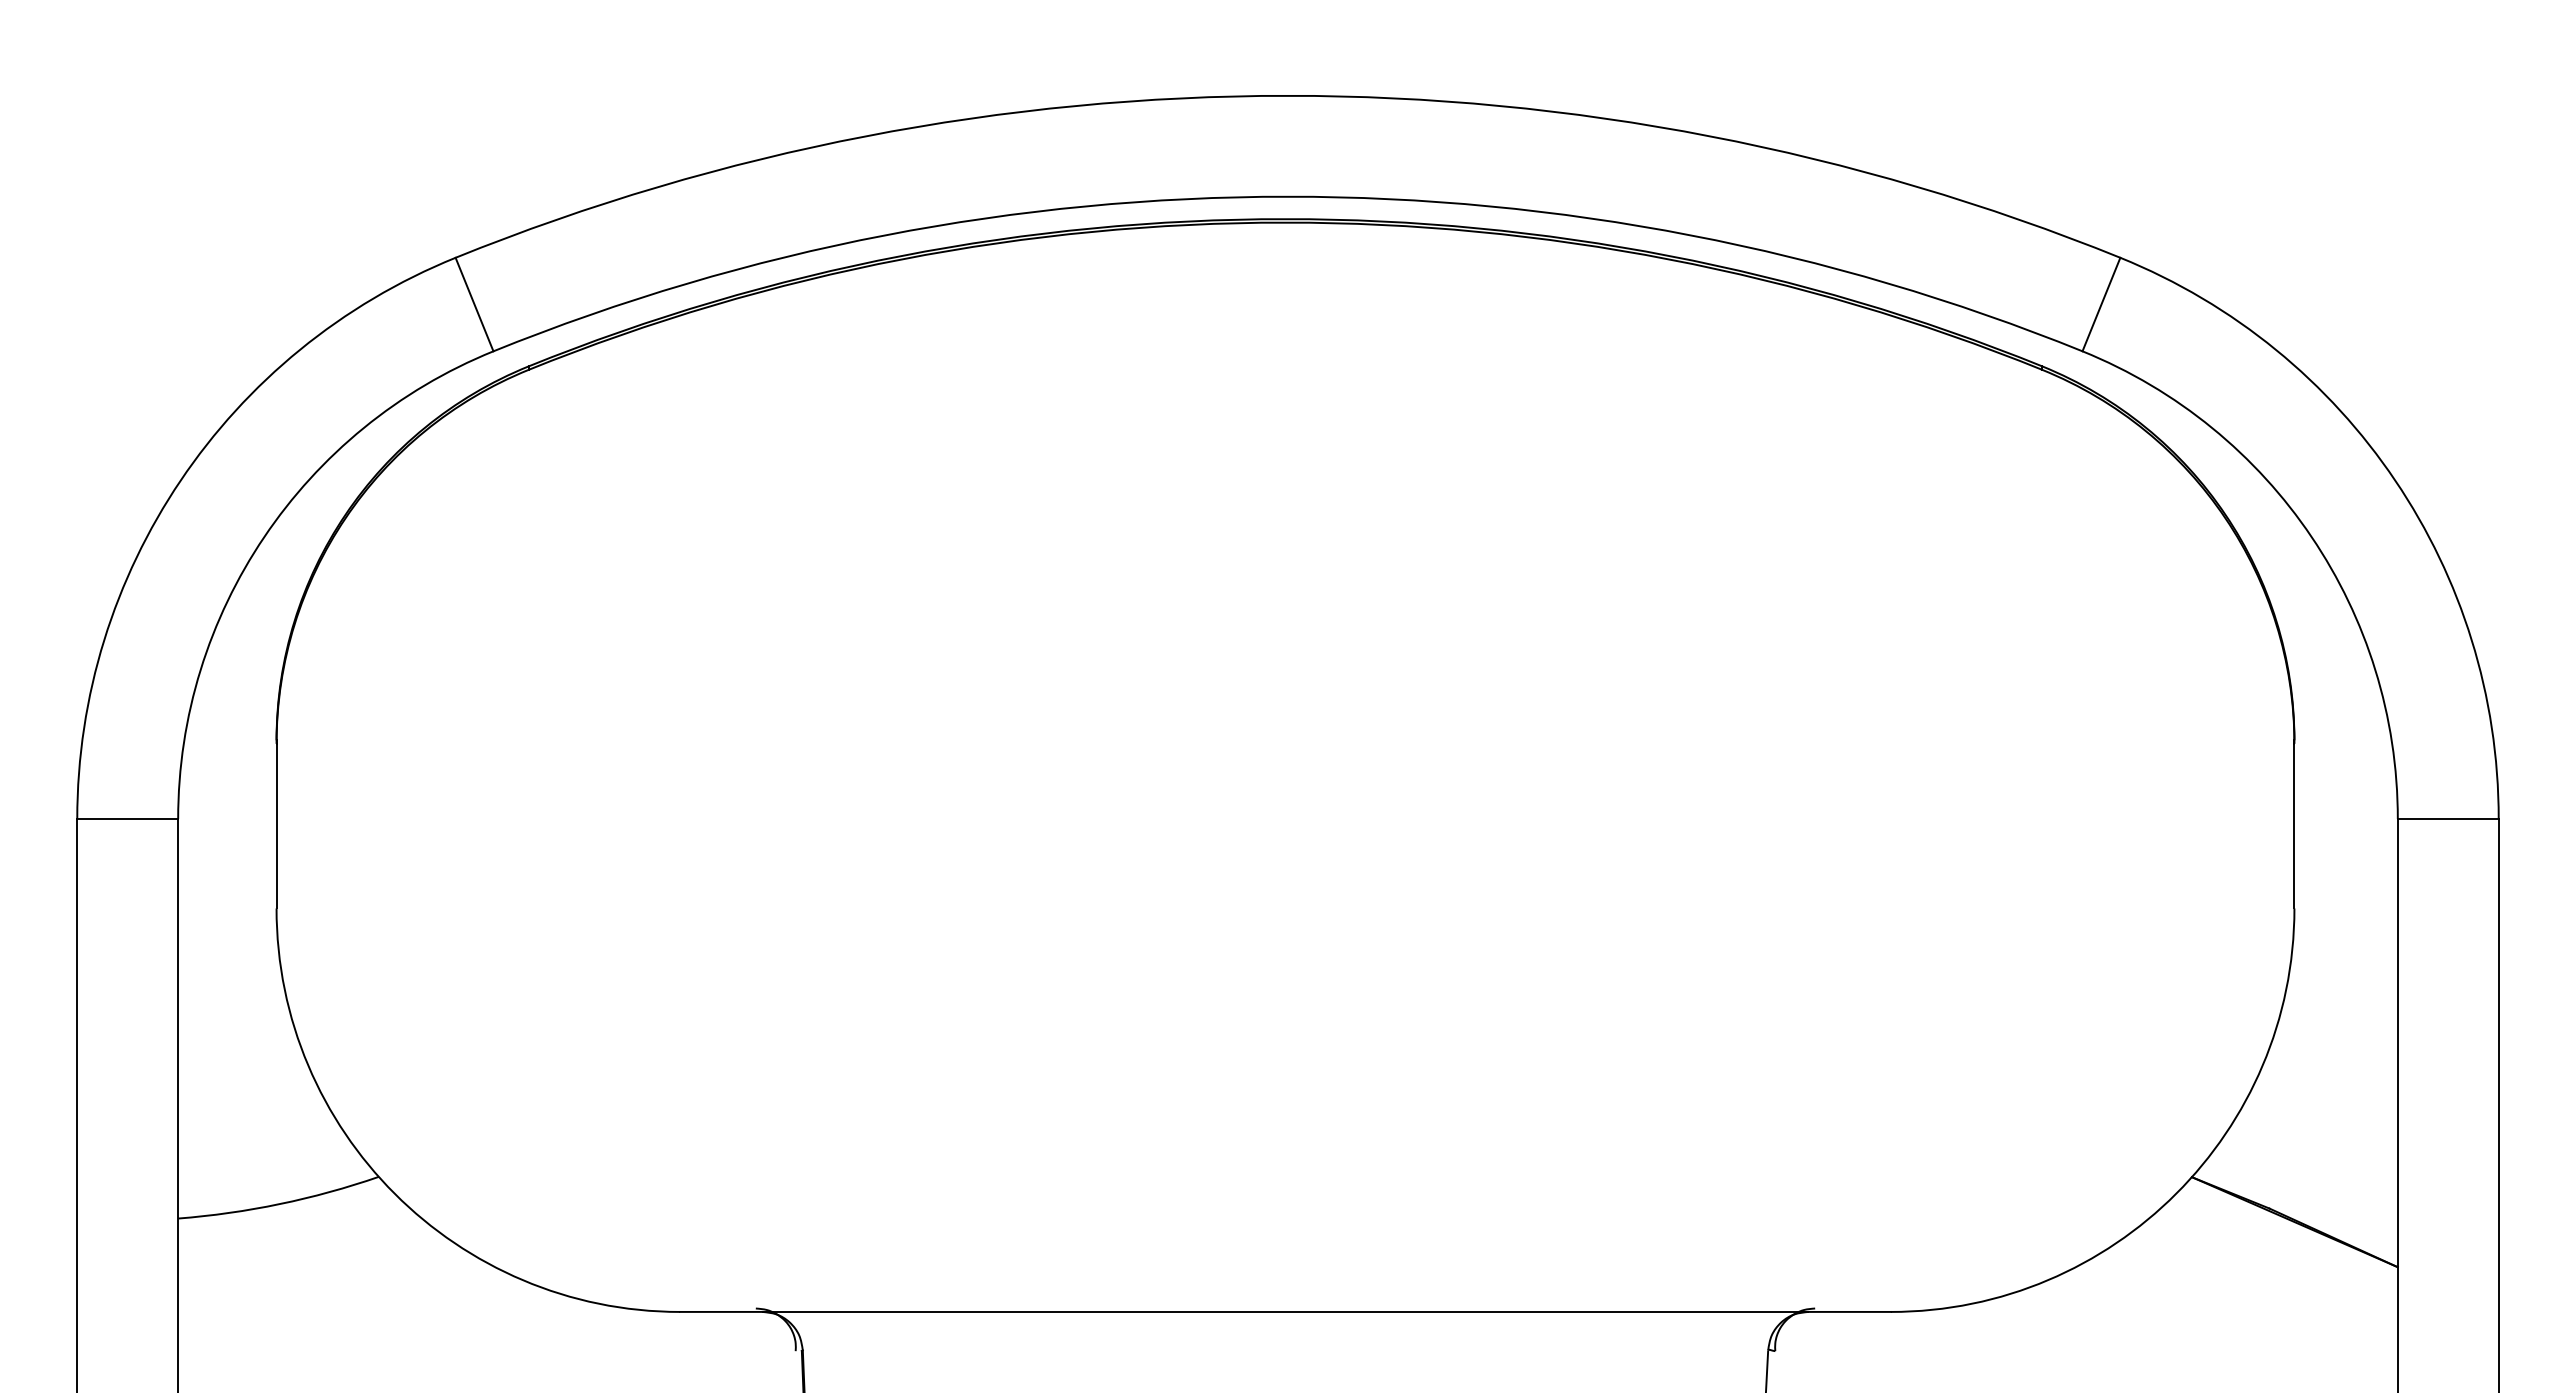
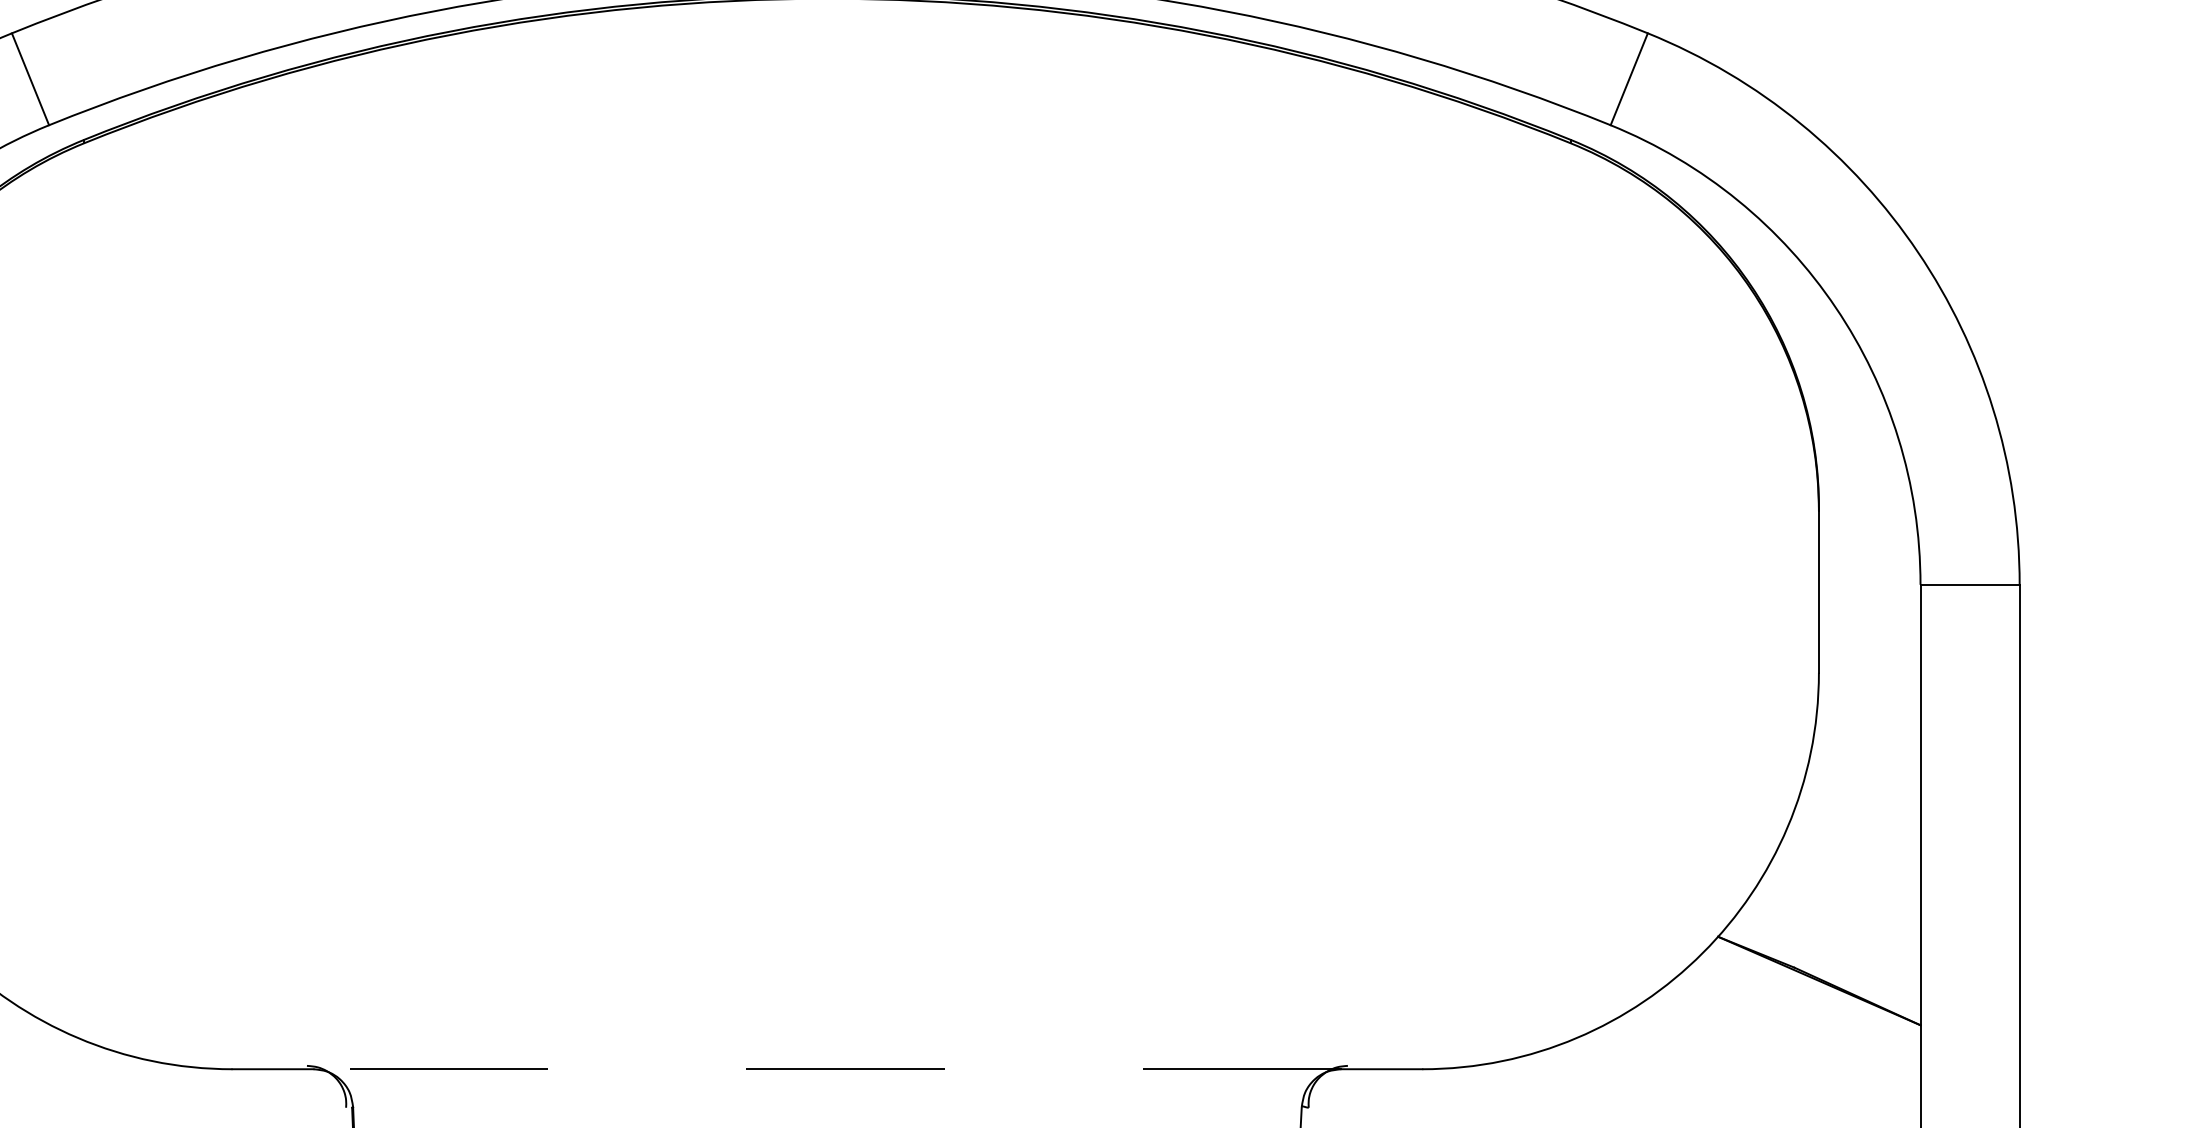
line: (1285, 1311) -> (827, 1068), solid -> dashed

